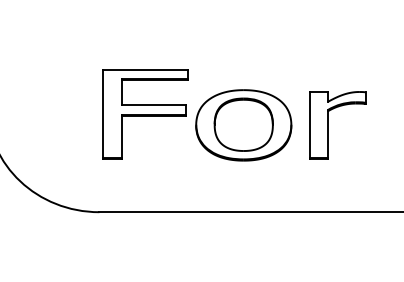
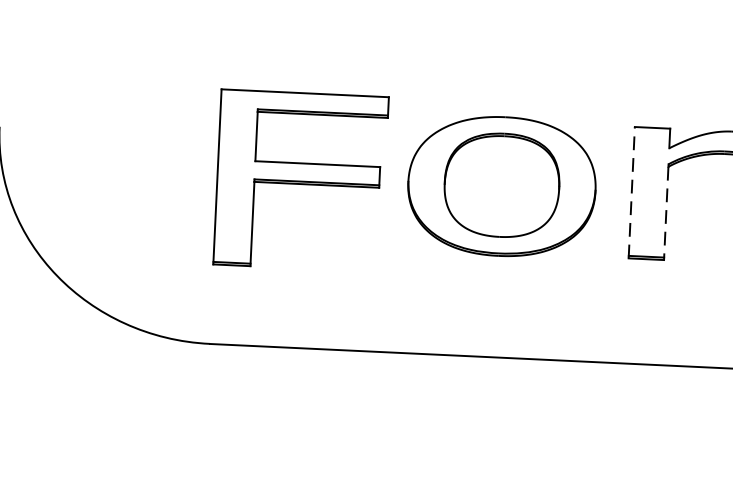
part: (145, 114) -> (300, 181), moved
line: (309, 124) -> (631, 190), solid -> dashed
line: (327, 135) -> (665, 214), solid -> dashed

